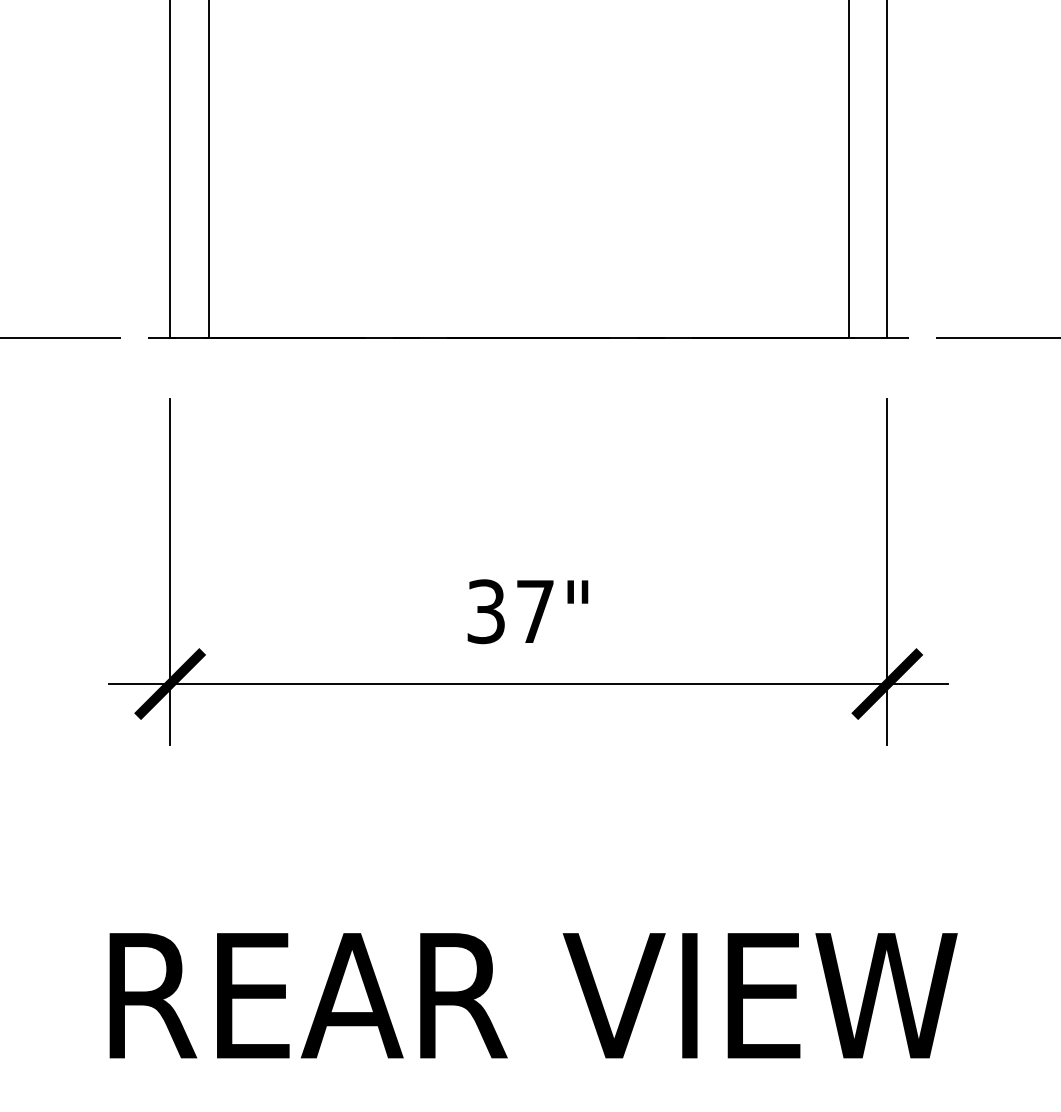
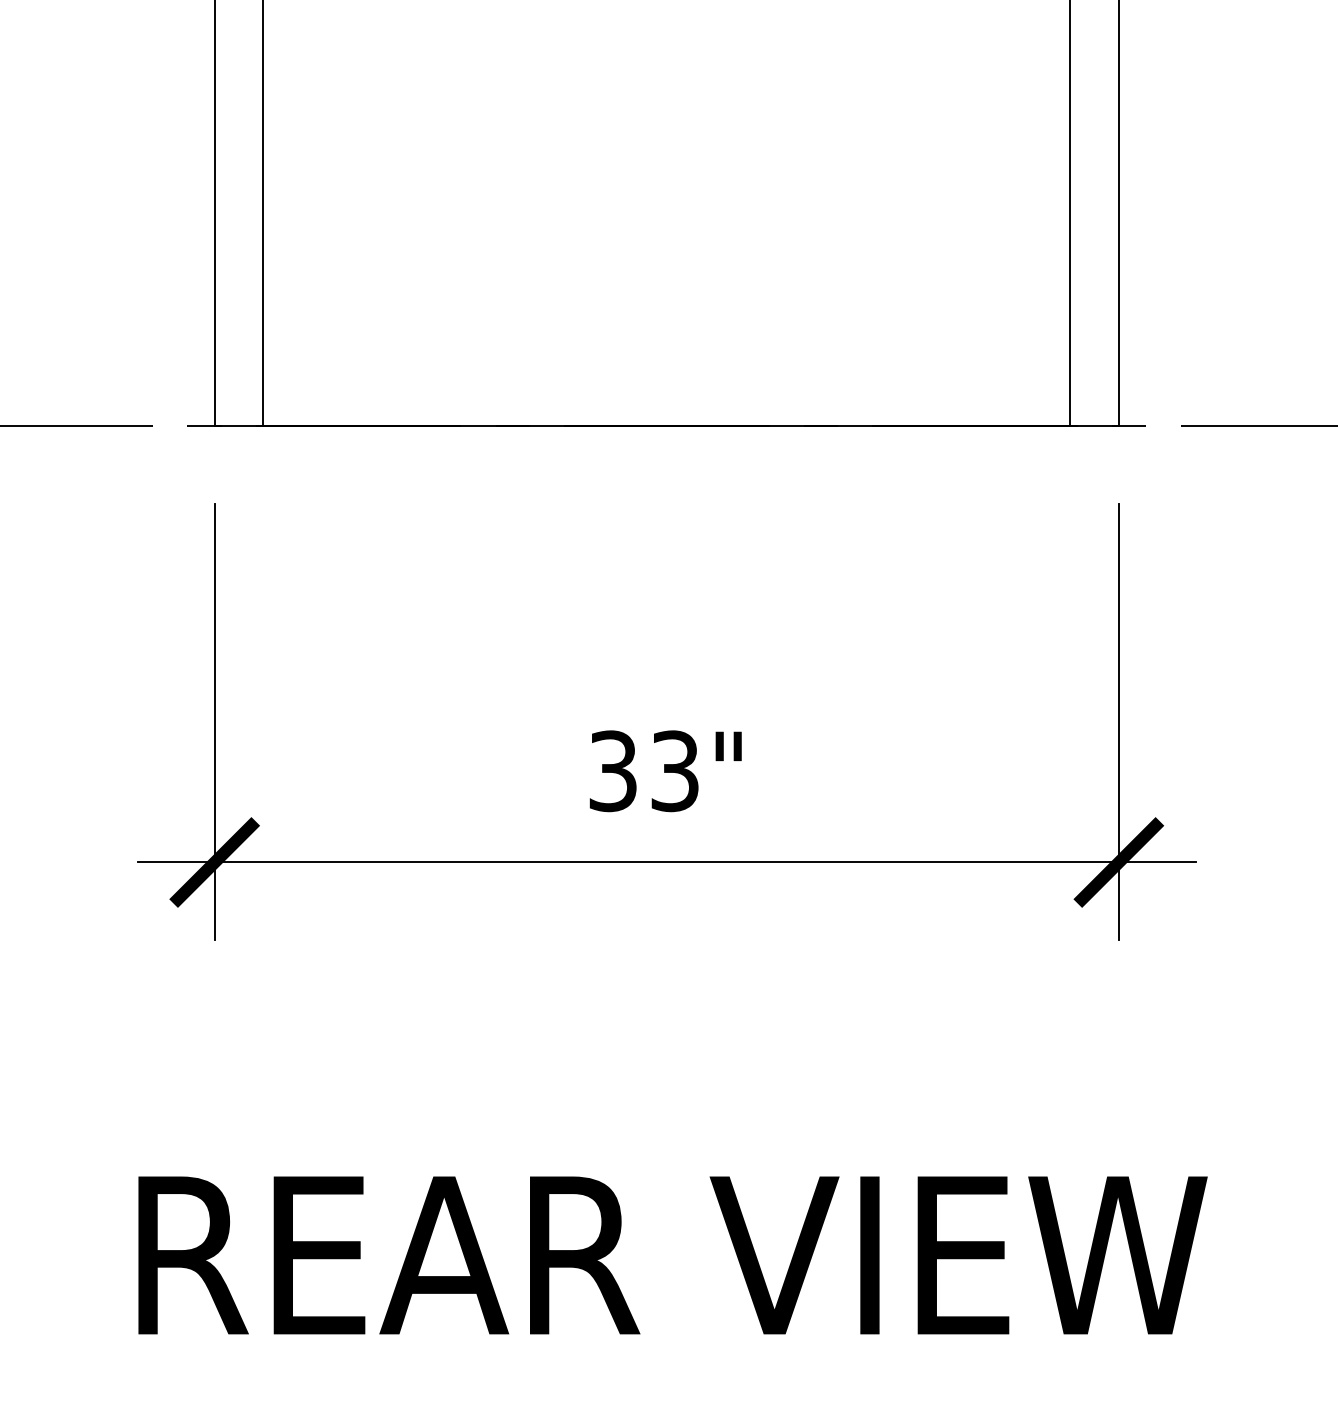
text: (534, 611) -> (674, 770), 37" -> 33"

